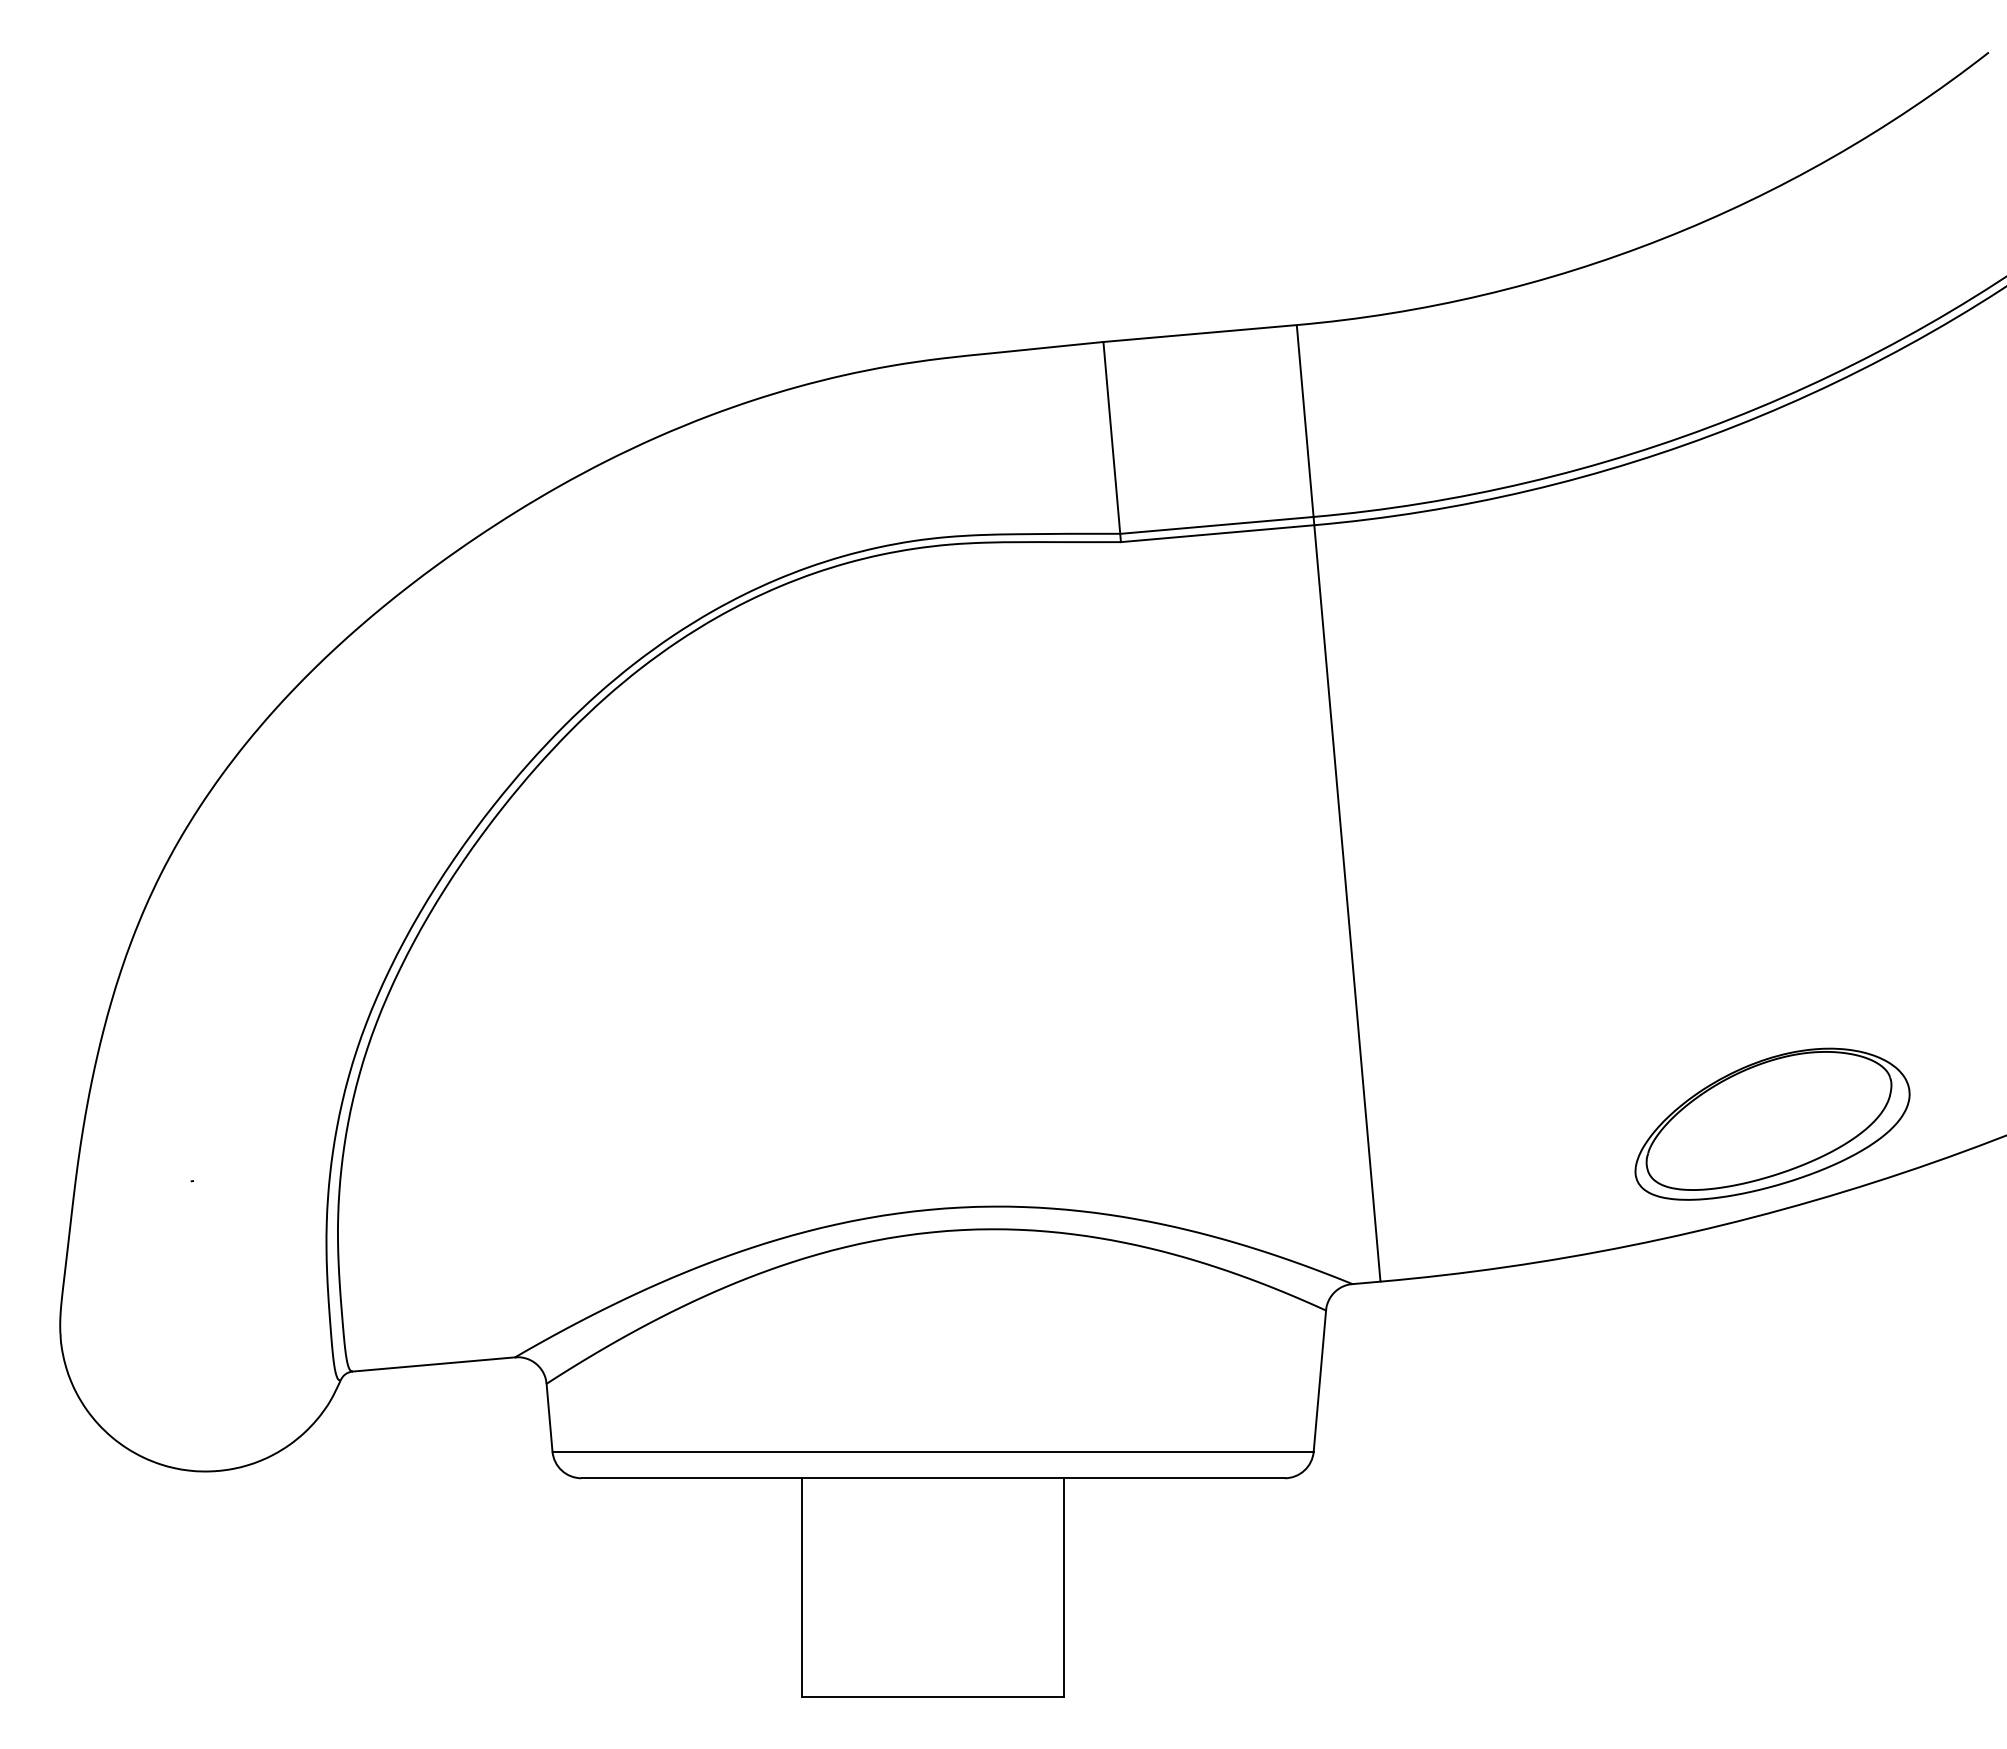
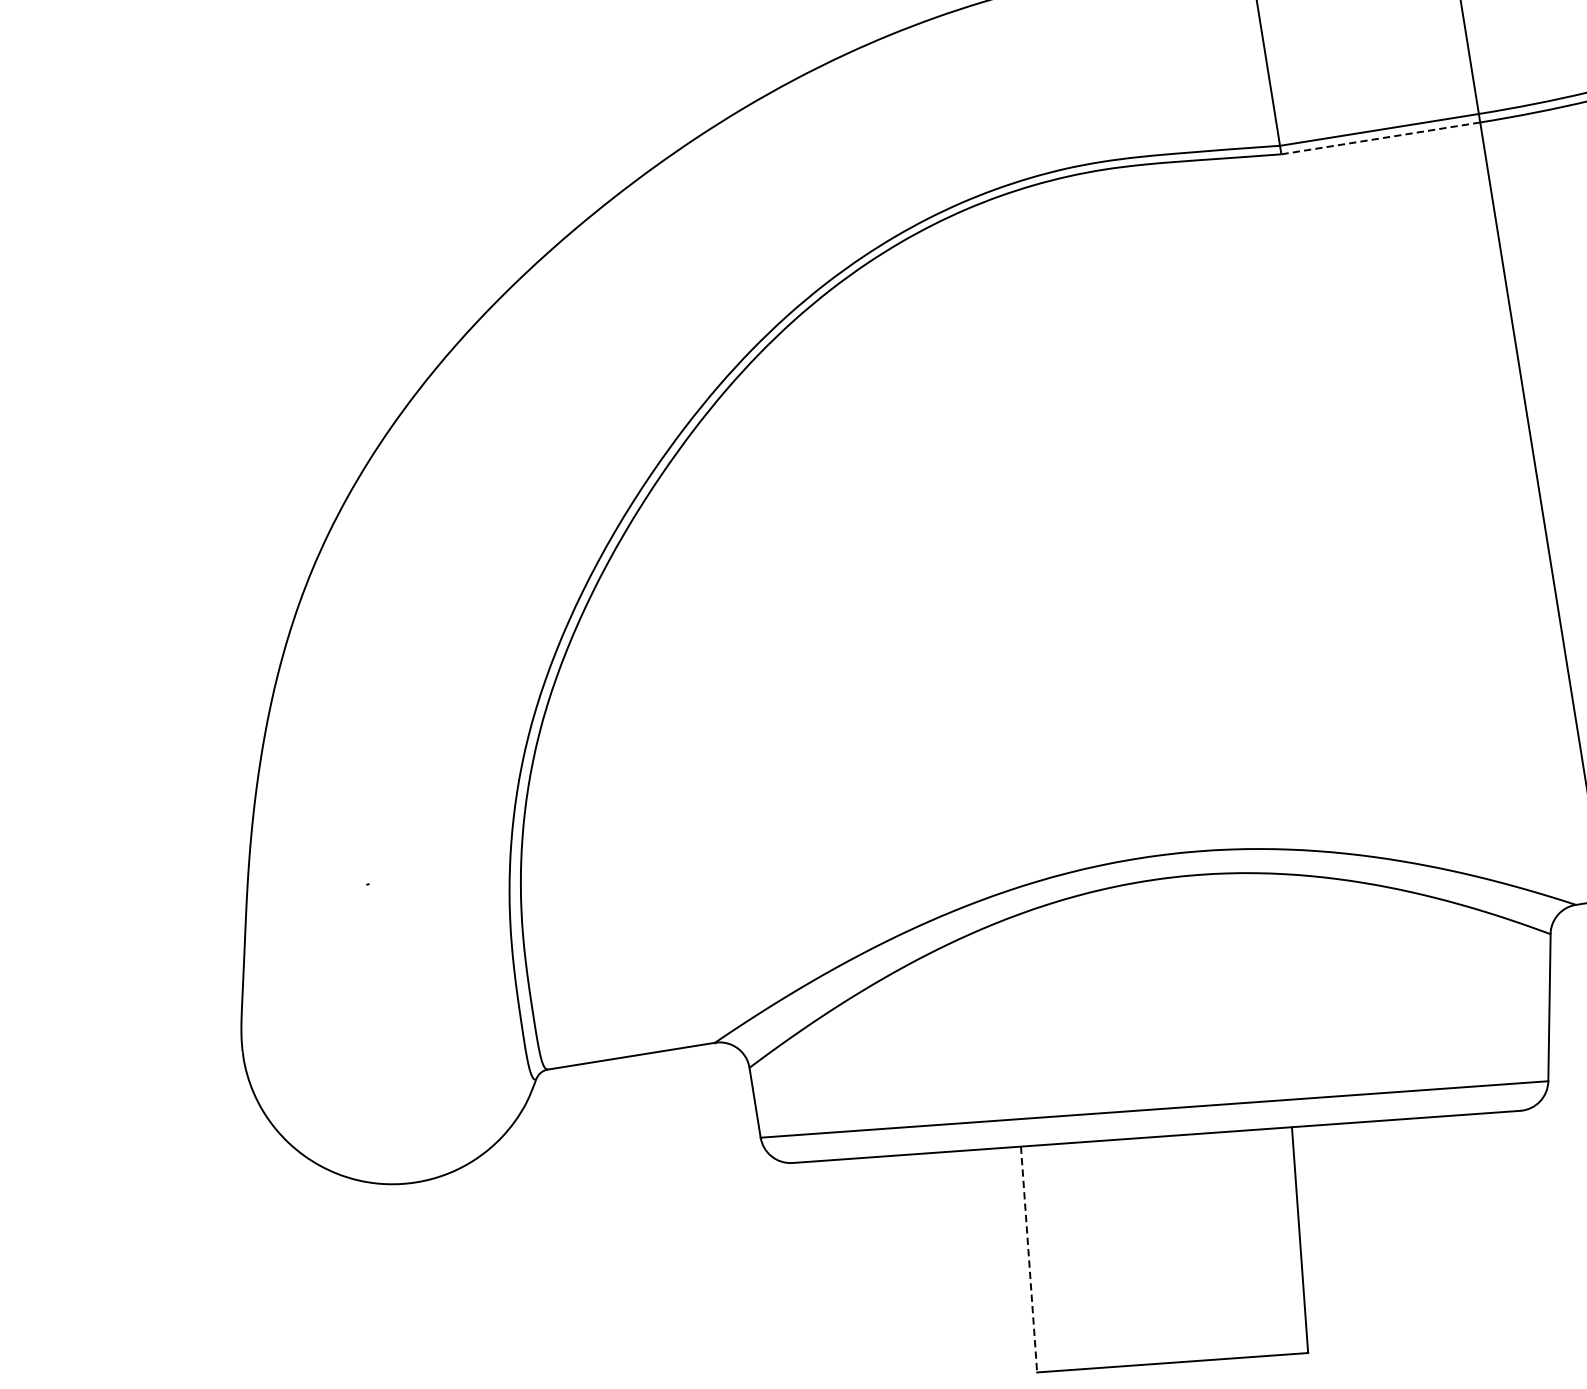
line: (1217, 533) -> (1380, 138), solid -> dashed
line: (802, 1587) -> (1029, 1259), solid -> dashed

